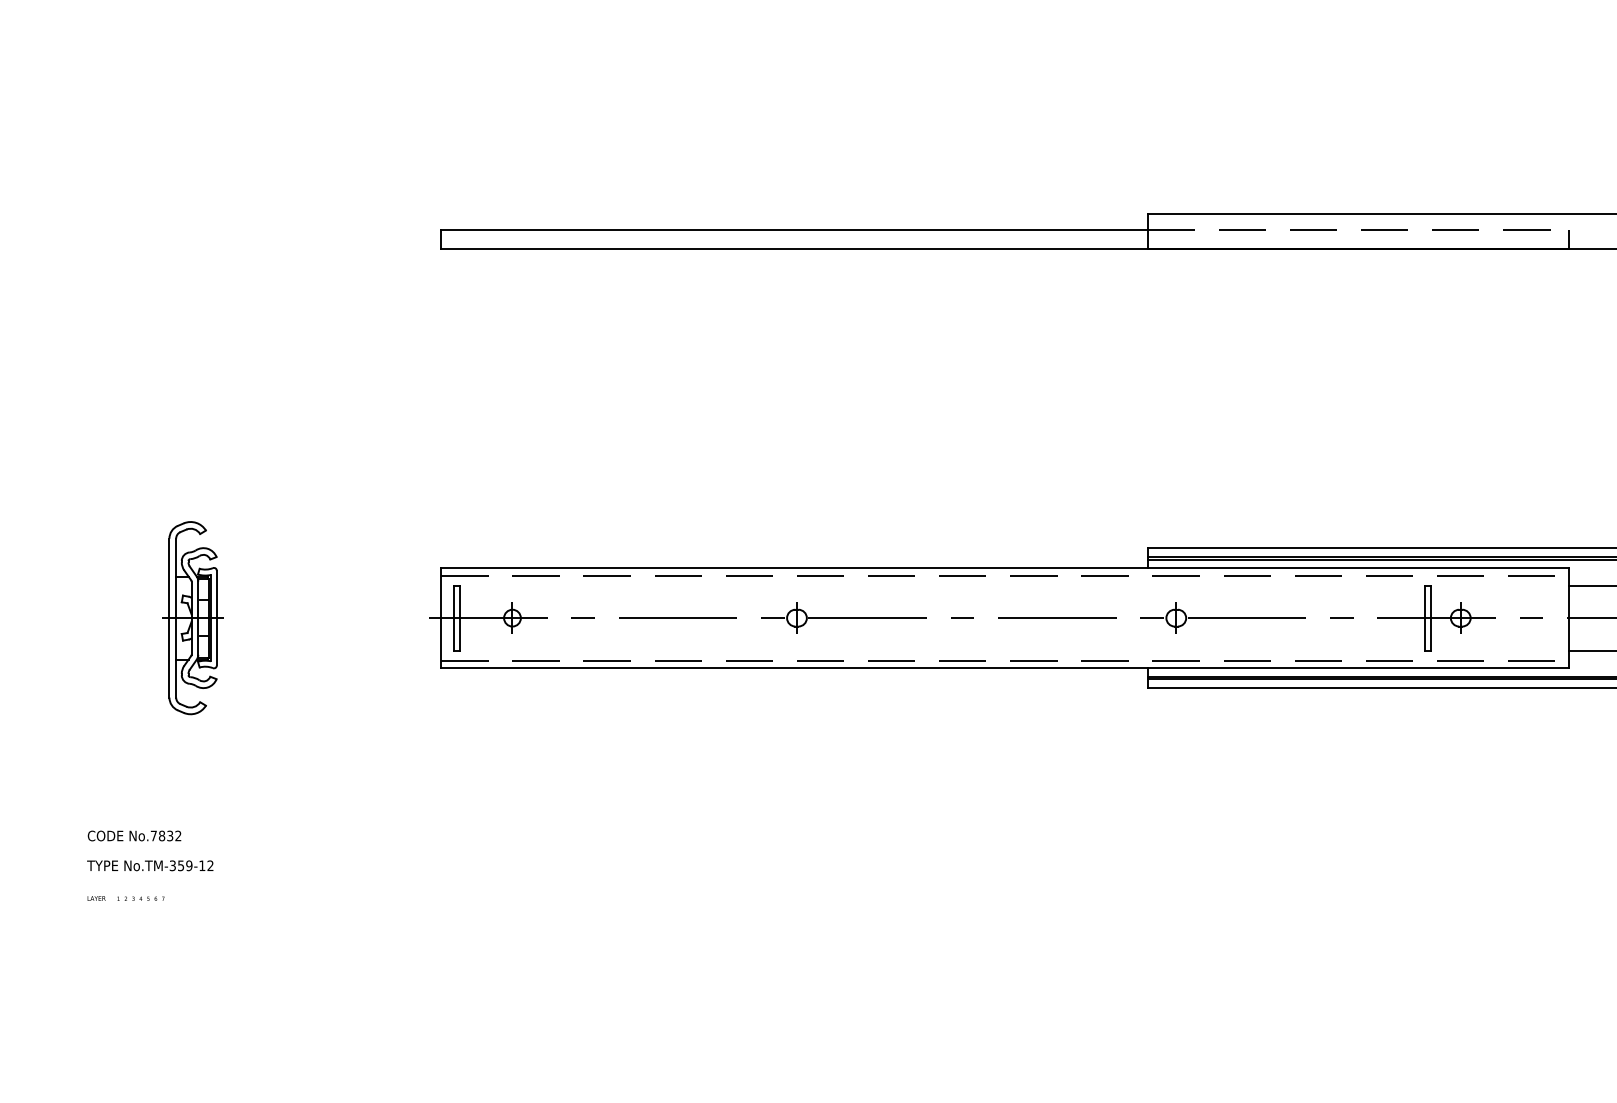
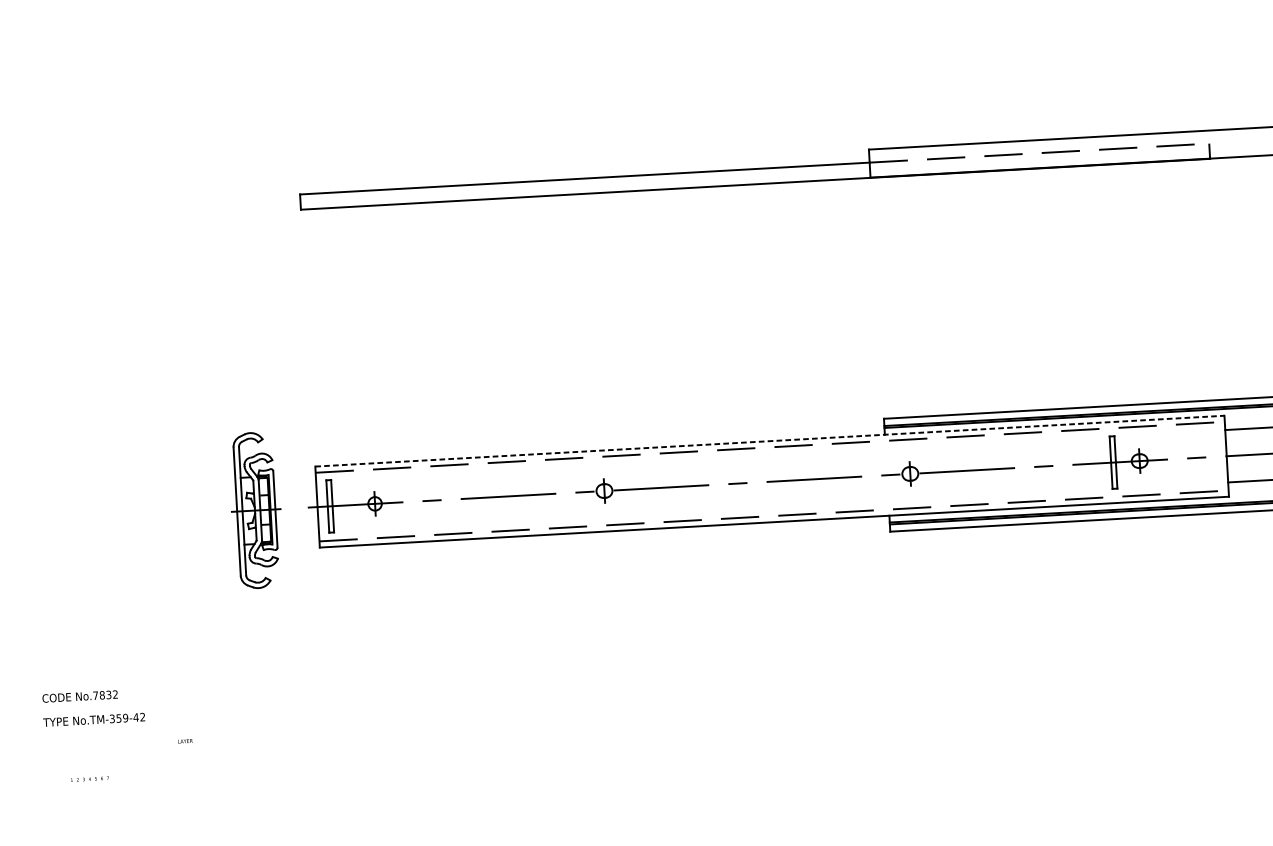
line: (1004, 567) -> (769, 440), solid -> dashed
part: (192, 618) -> (255, 510), moved
text: (201, 865) -> (135, 717), No.TM-359-12 -> No.TM-359-42
text: (96, 898) -> (185, 741), moved
text: (140, 898) -> (89, 778), moved

